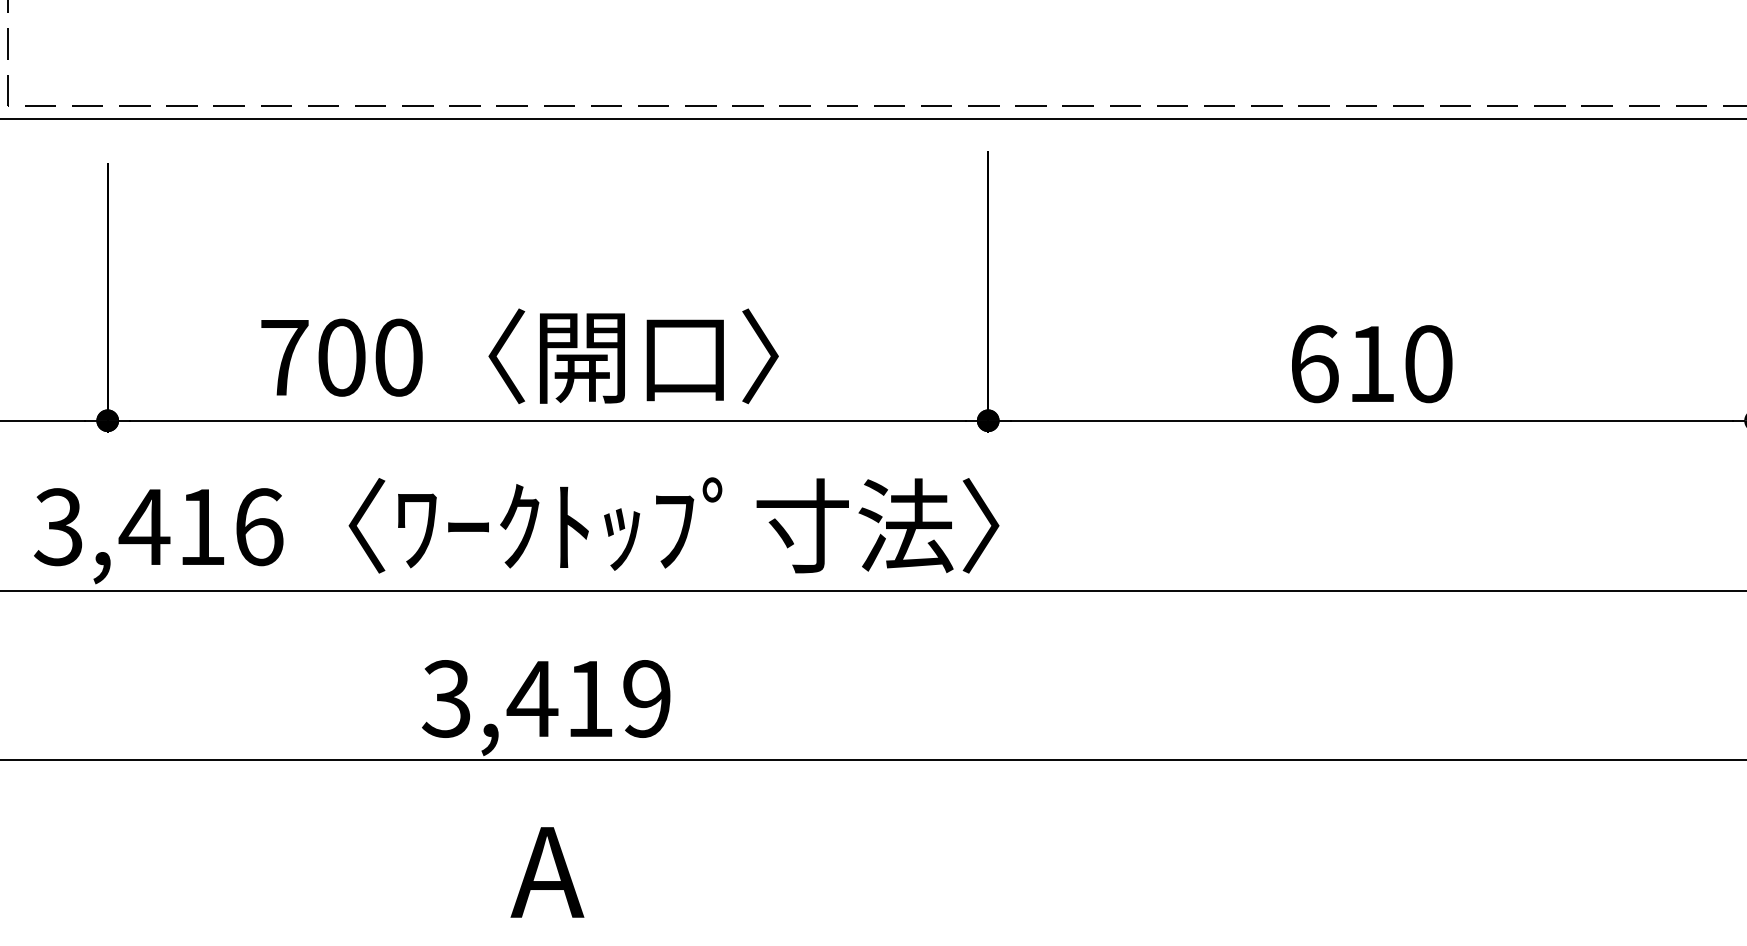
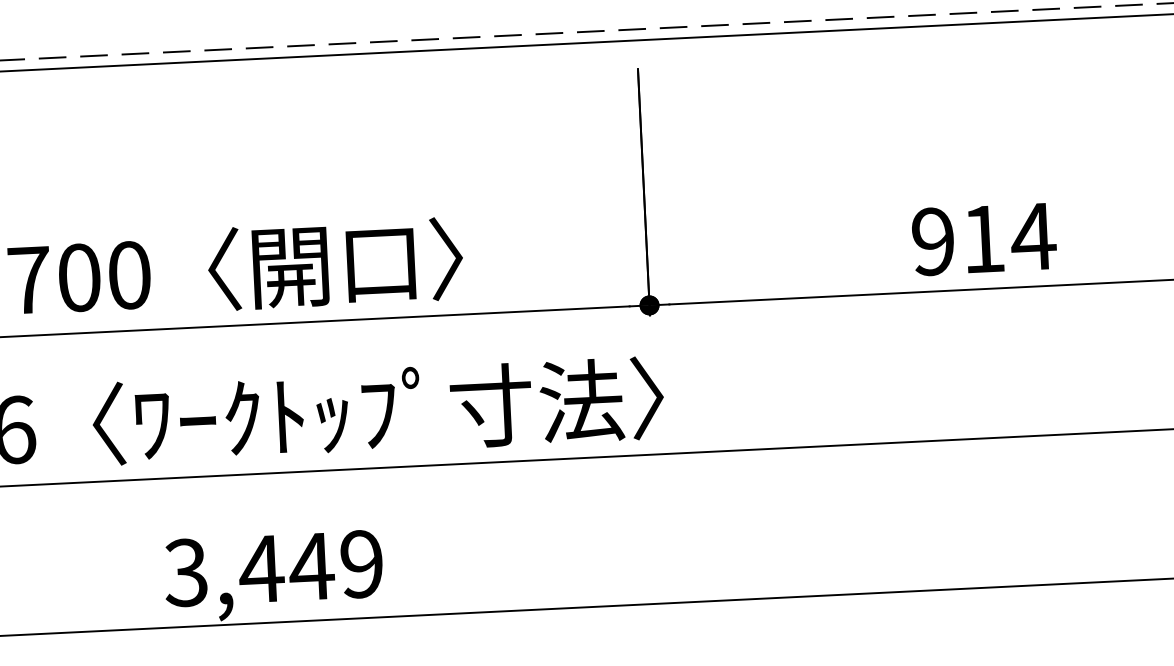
text: (1372, 364) -> (984, 239), 610 -> 914
text: (589, 698) -> (311, 566), 3,419 -> 3,449

